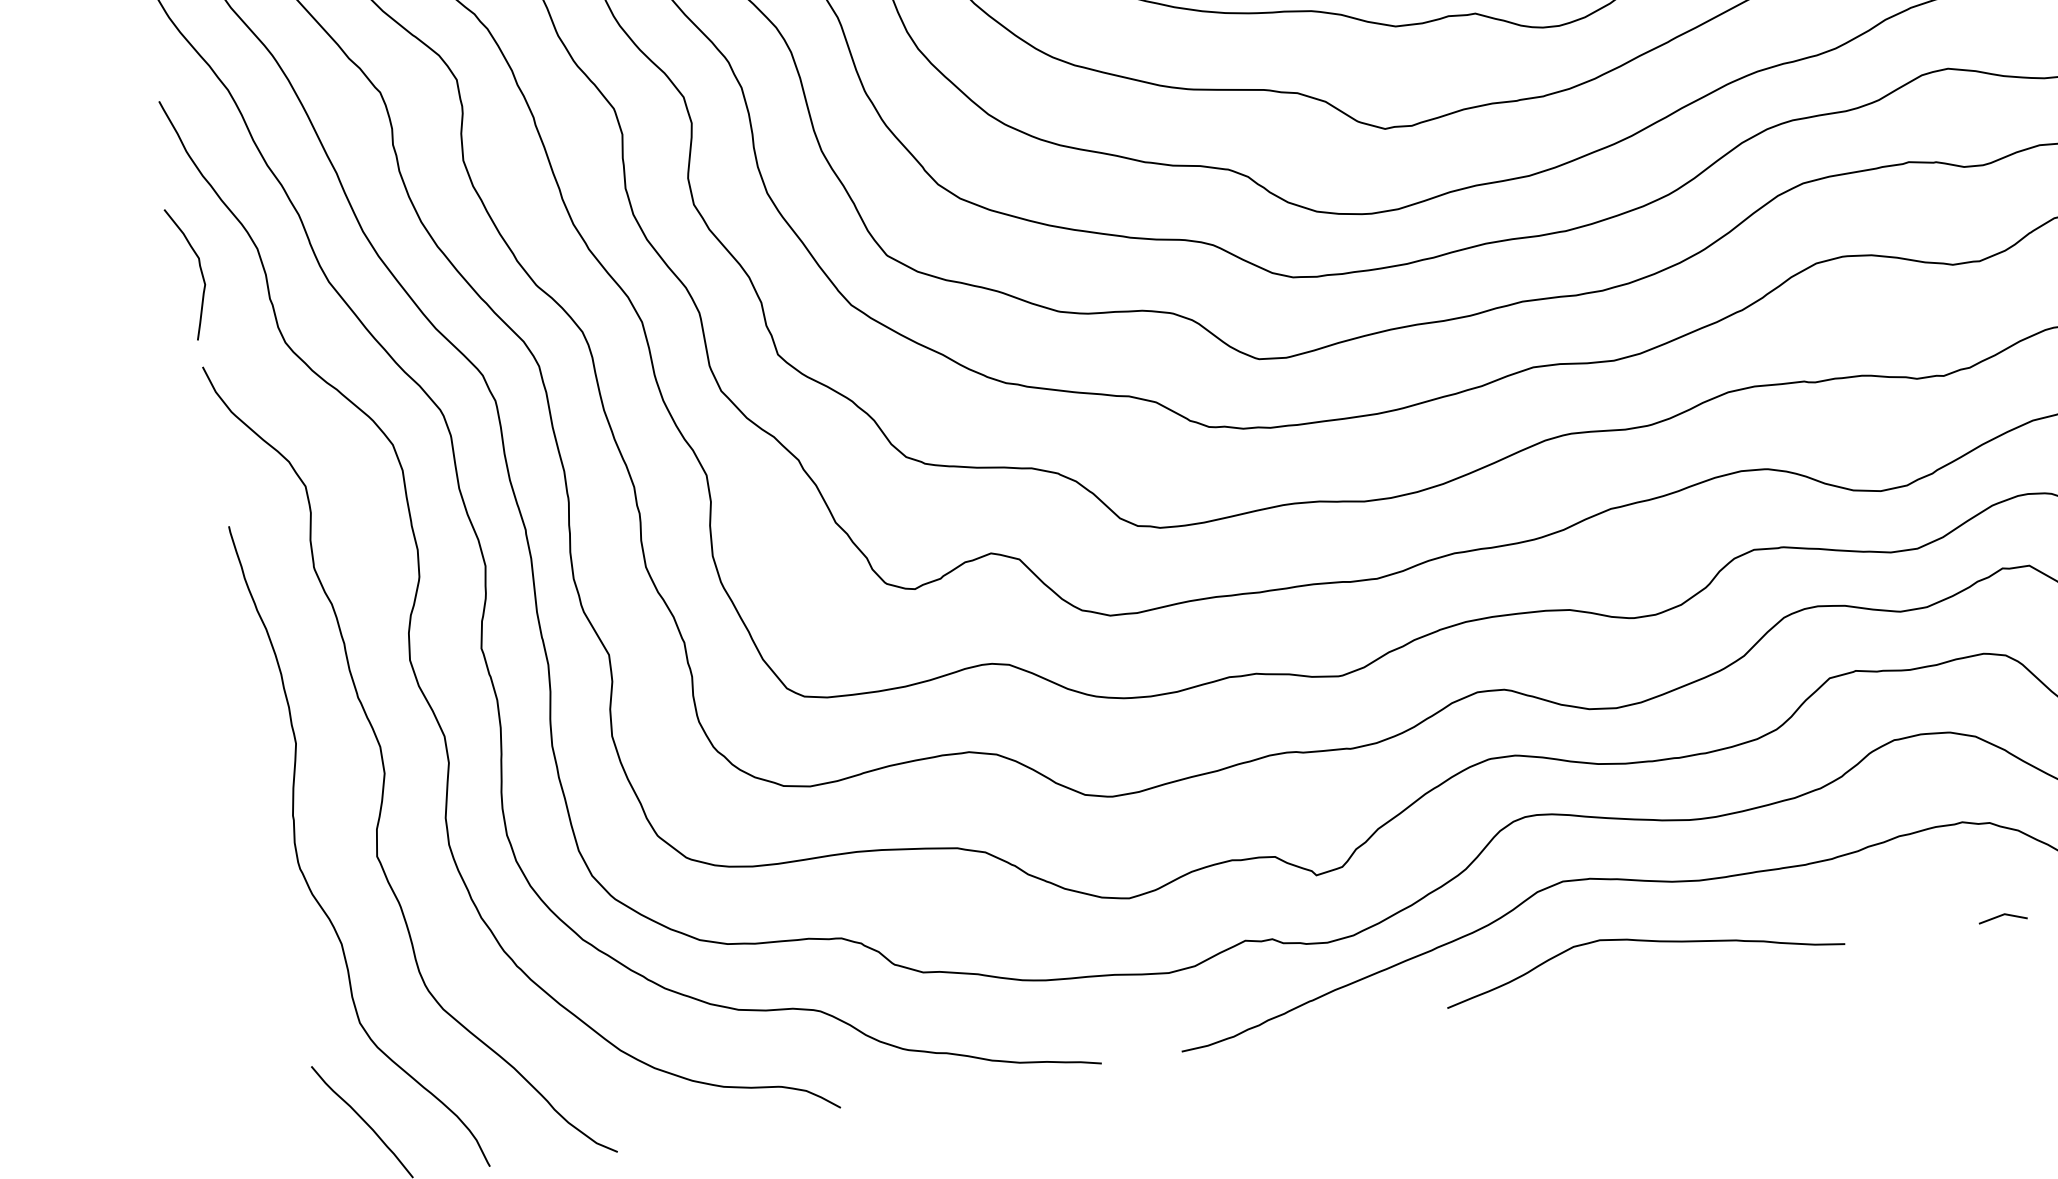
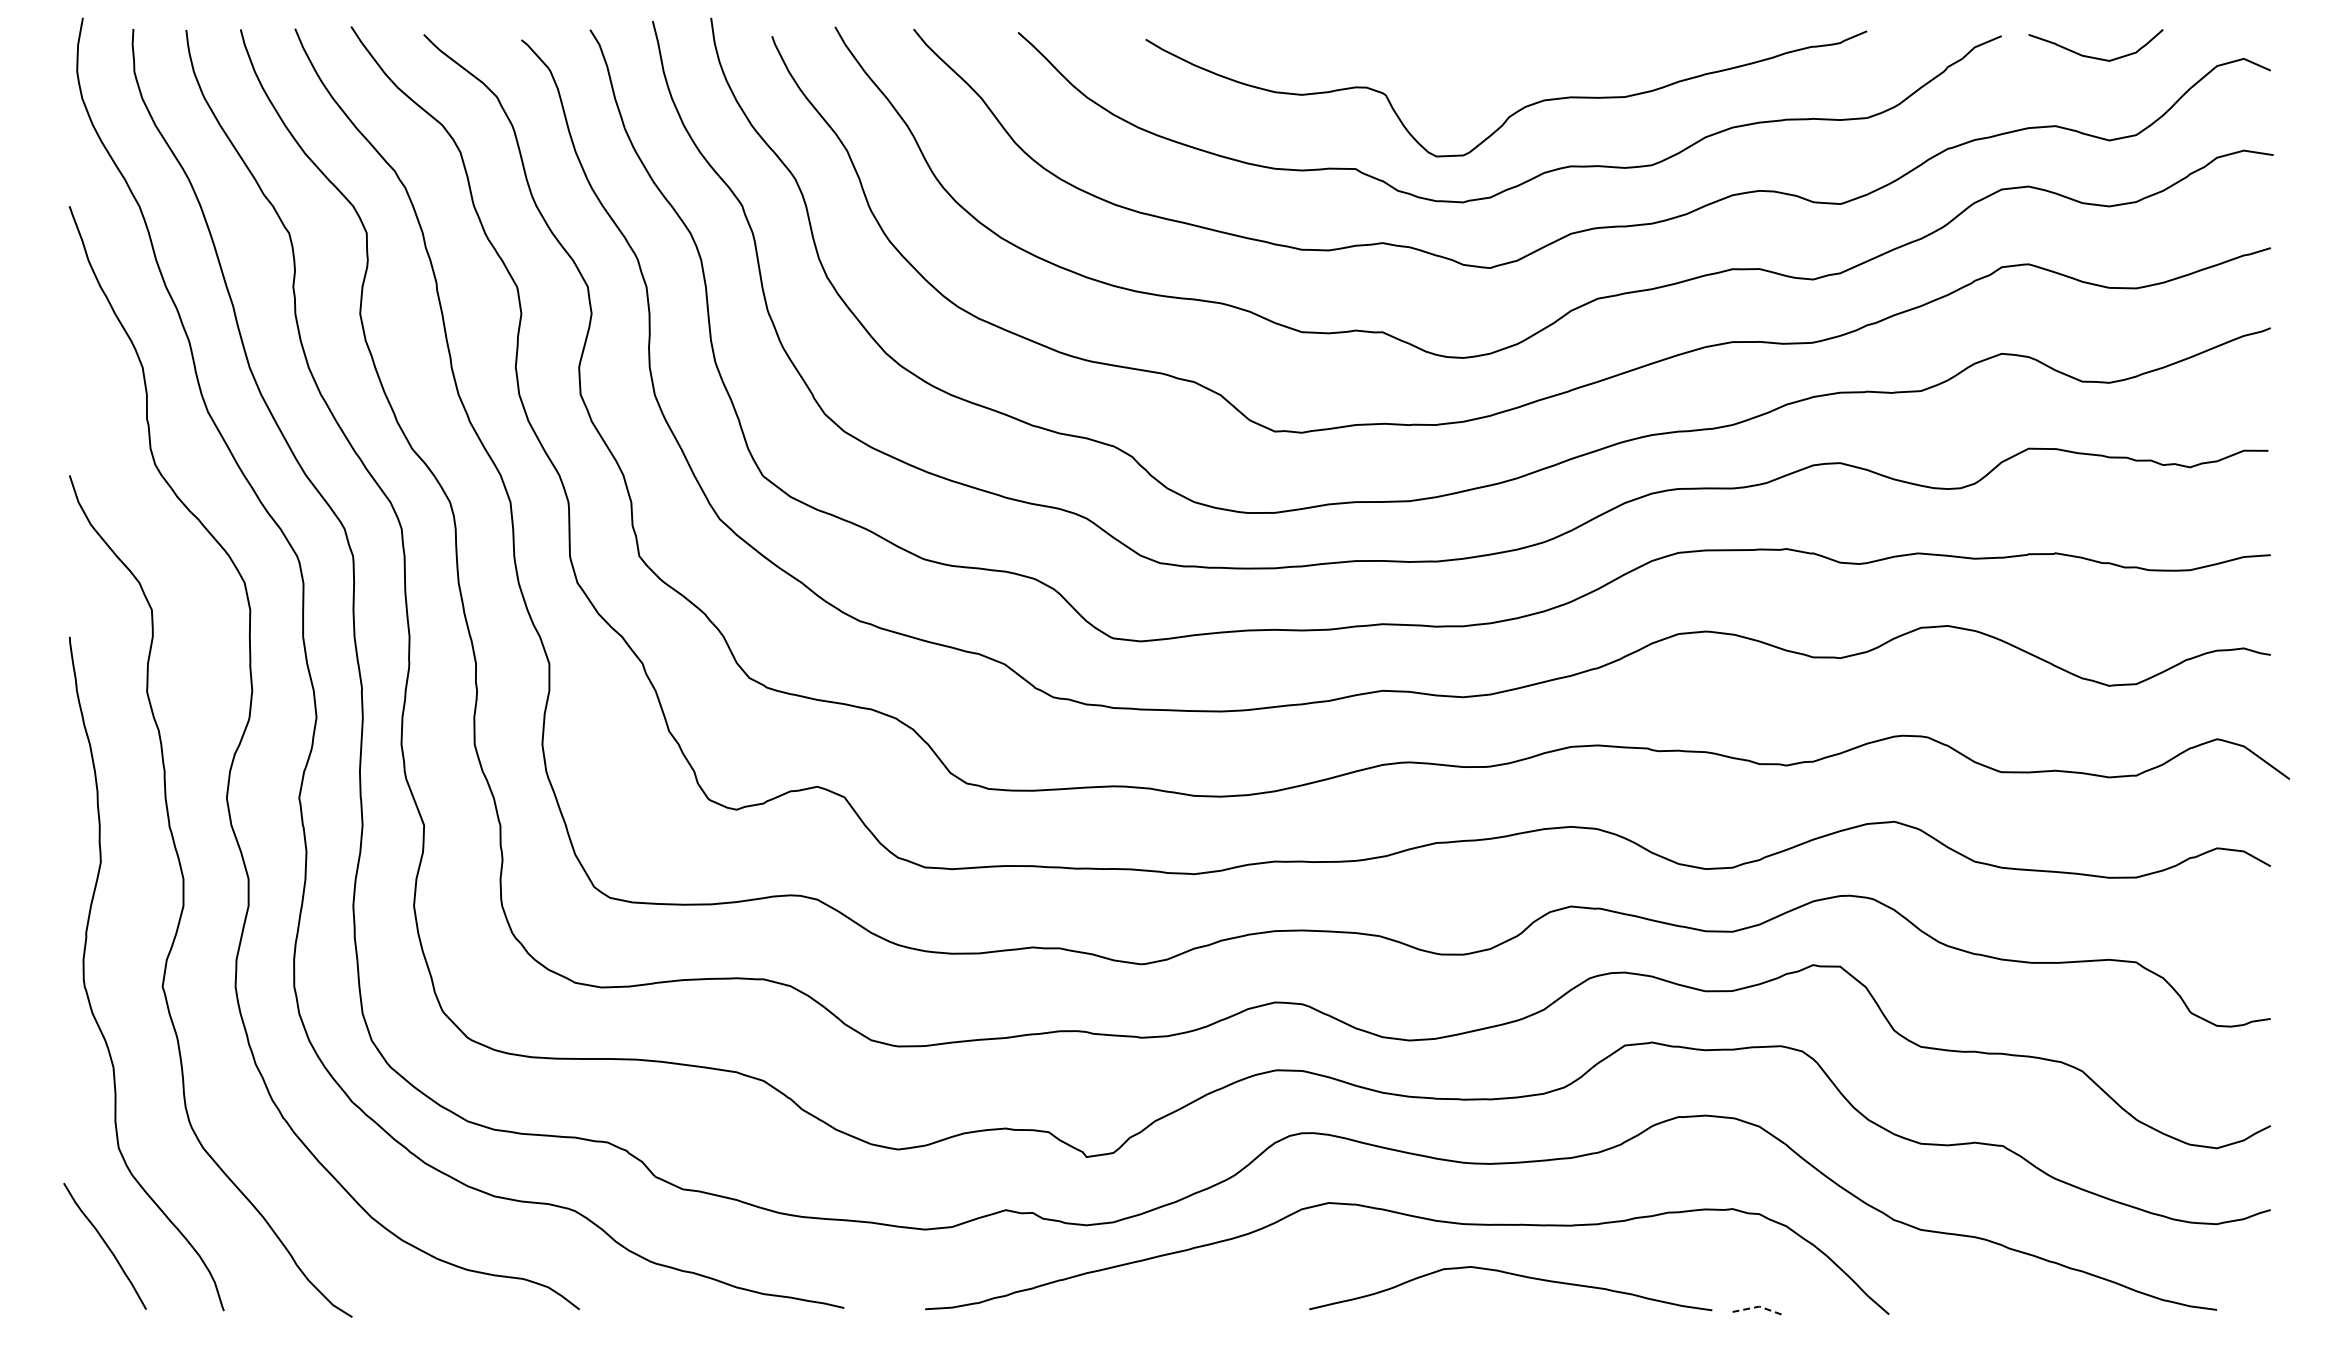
curve: (199, 270) -> (82, 379), removed
line: (2002, 914) -> (1757, 1306), solid -> dashed
curve: (1643, 941) -> (1513, 1275), moved

